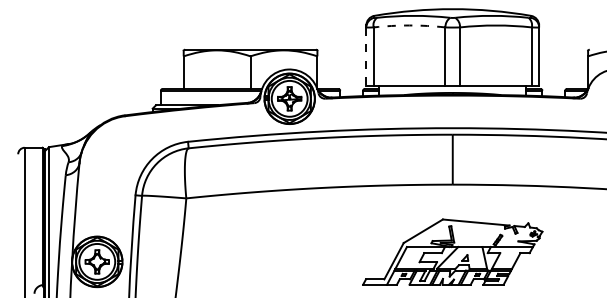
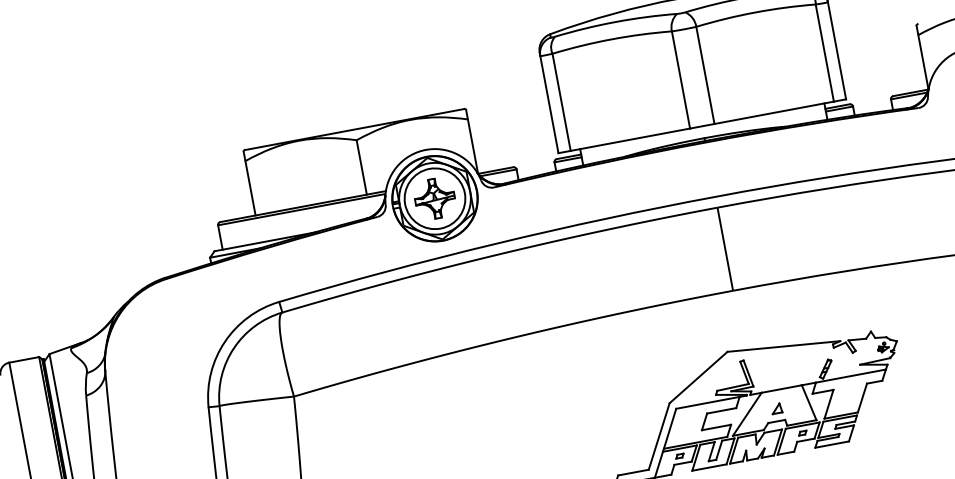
arc: (409, 25) -> (611, 39), dashed -> solid
line: (366, 57) -> (549, 106), dashed -> solid

